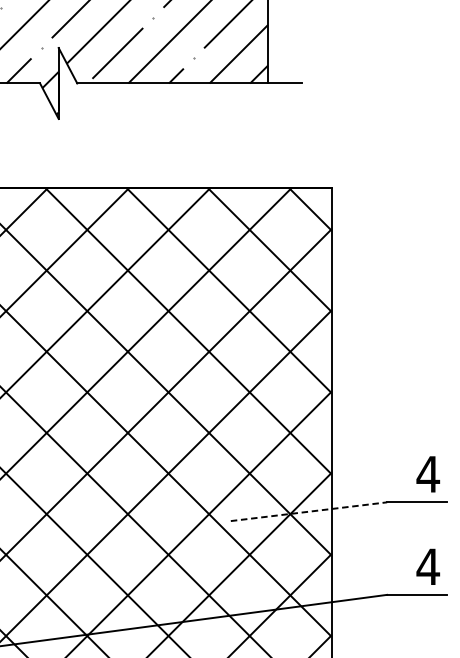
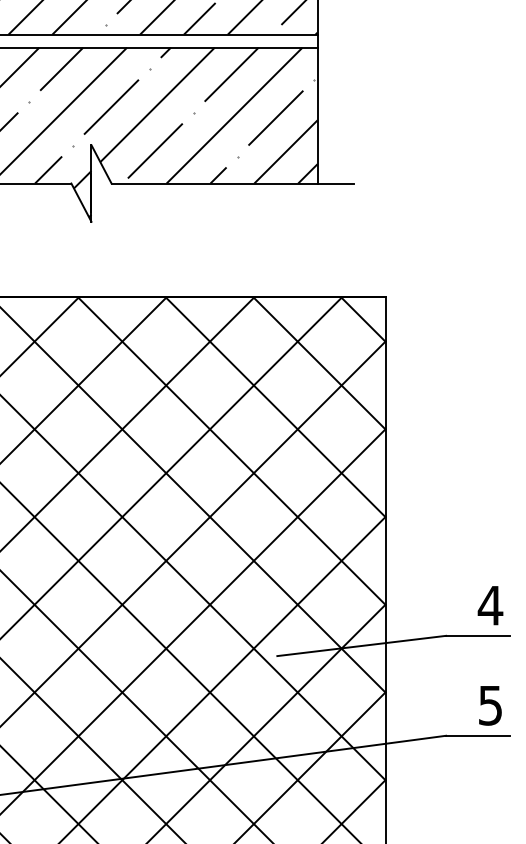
line: (308, 511) -> (361, 645), dashed -> solid
text: (428, 566) -> (490, 705), 4 -> 5

